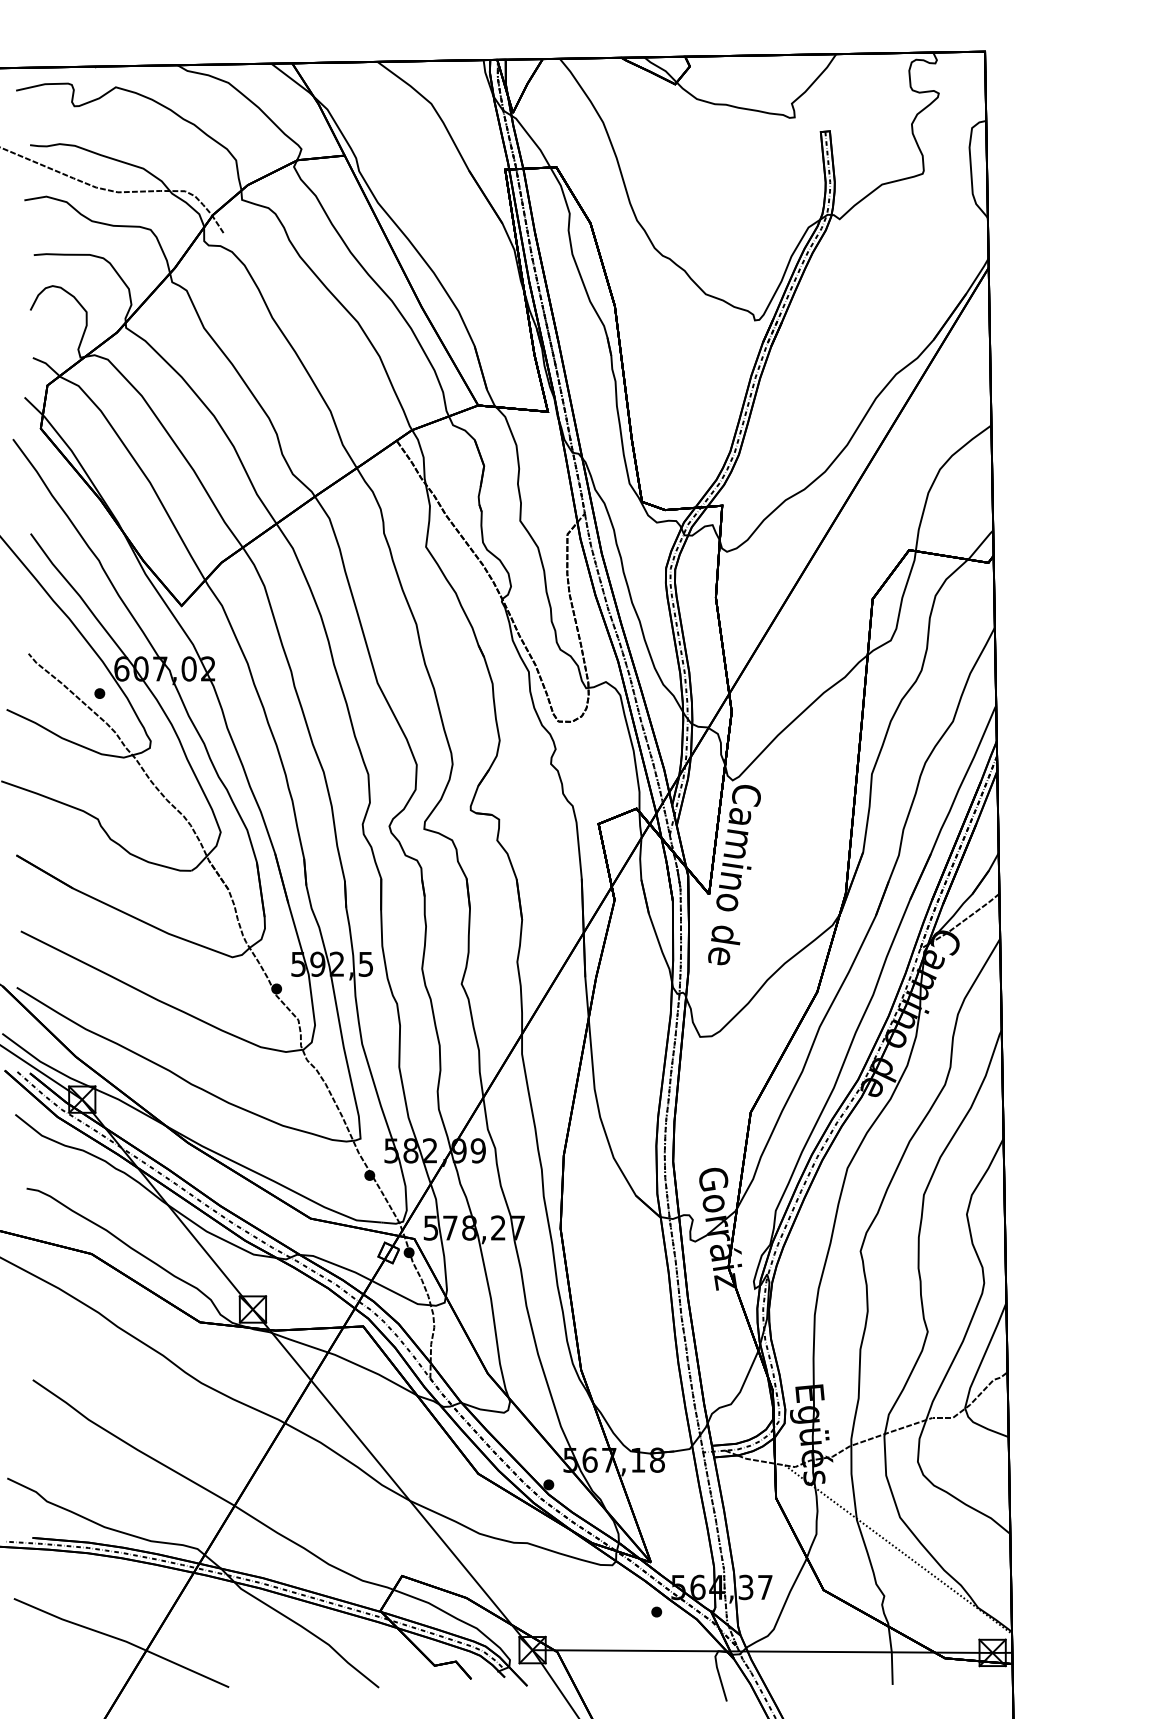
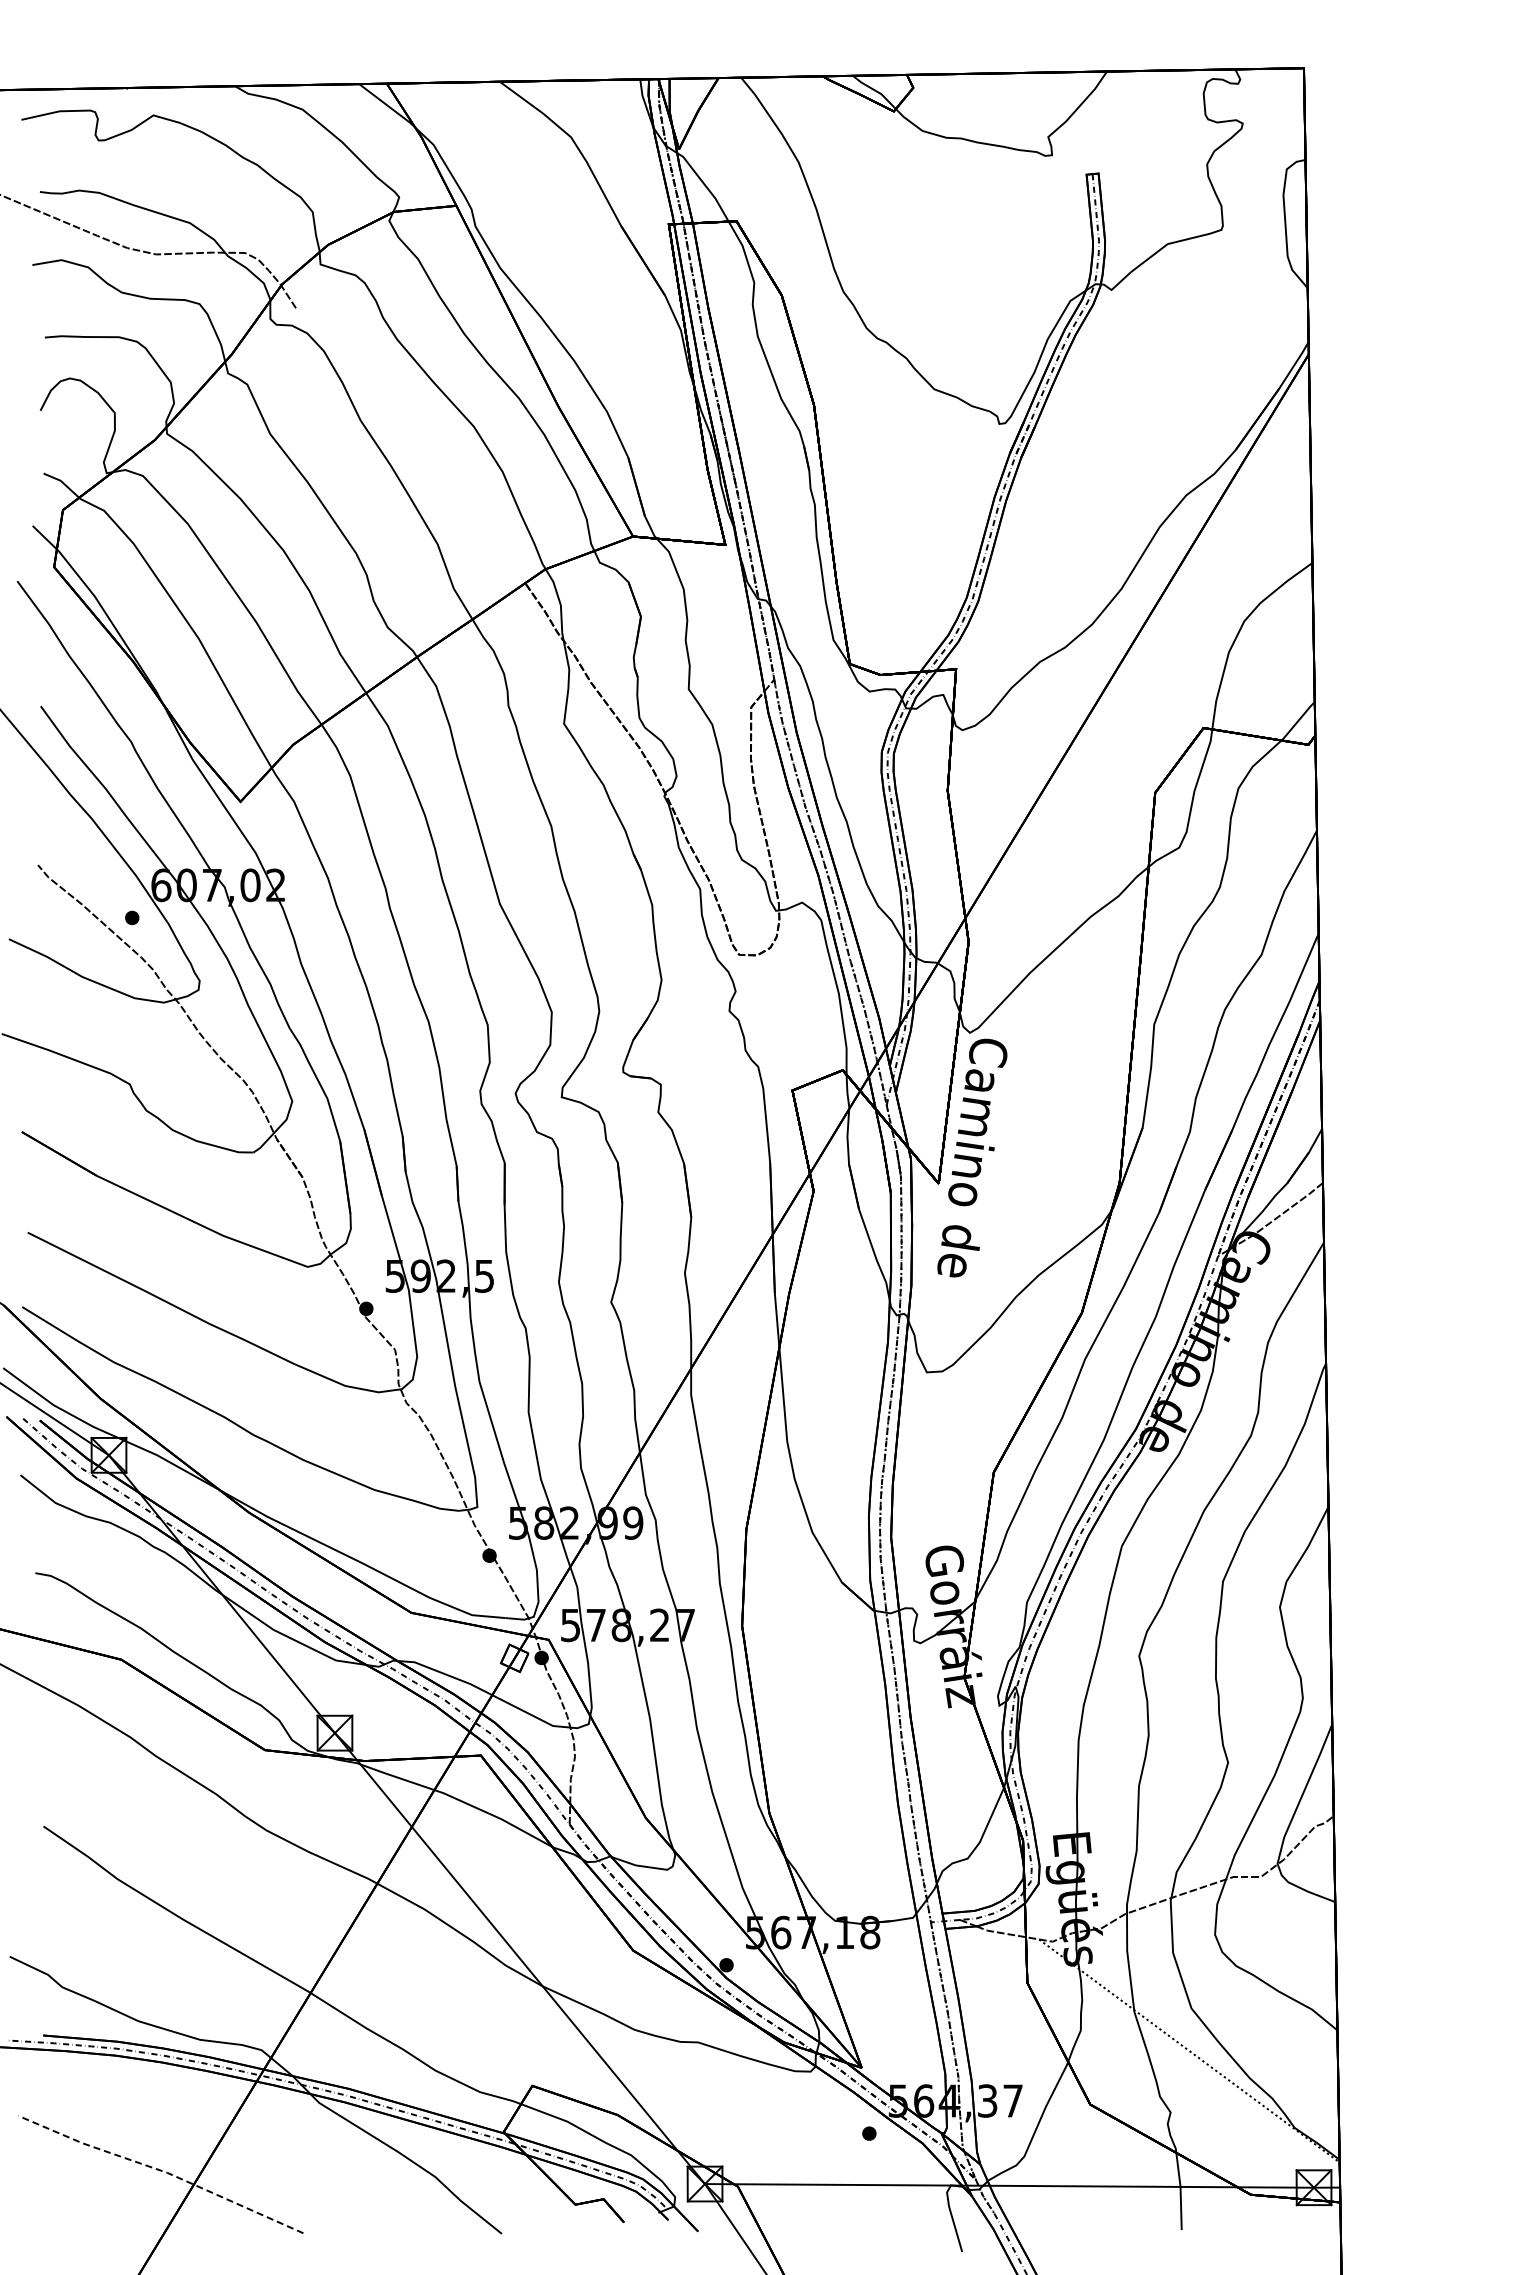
line: (121, 1639) -> (161, 2170), solid -> dashed

